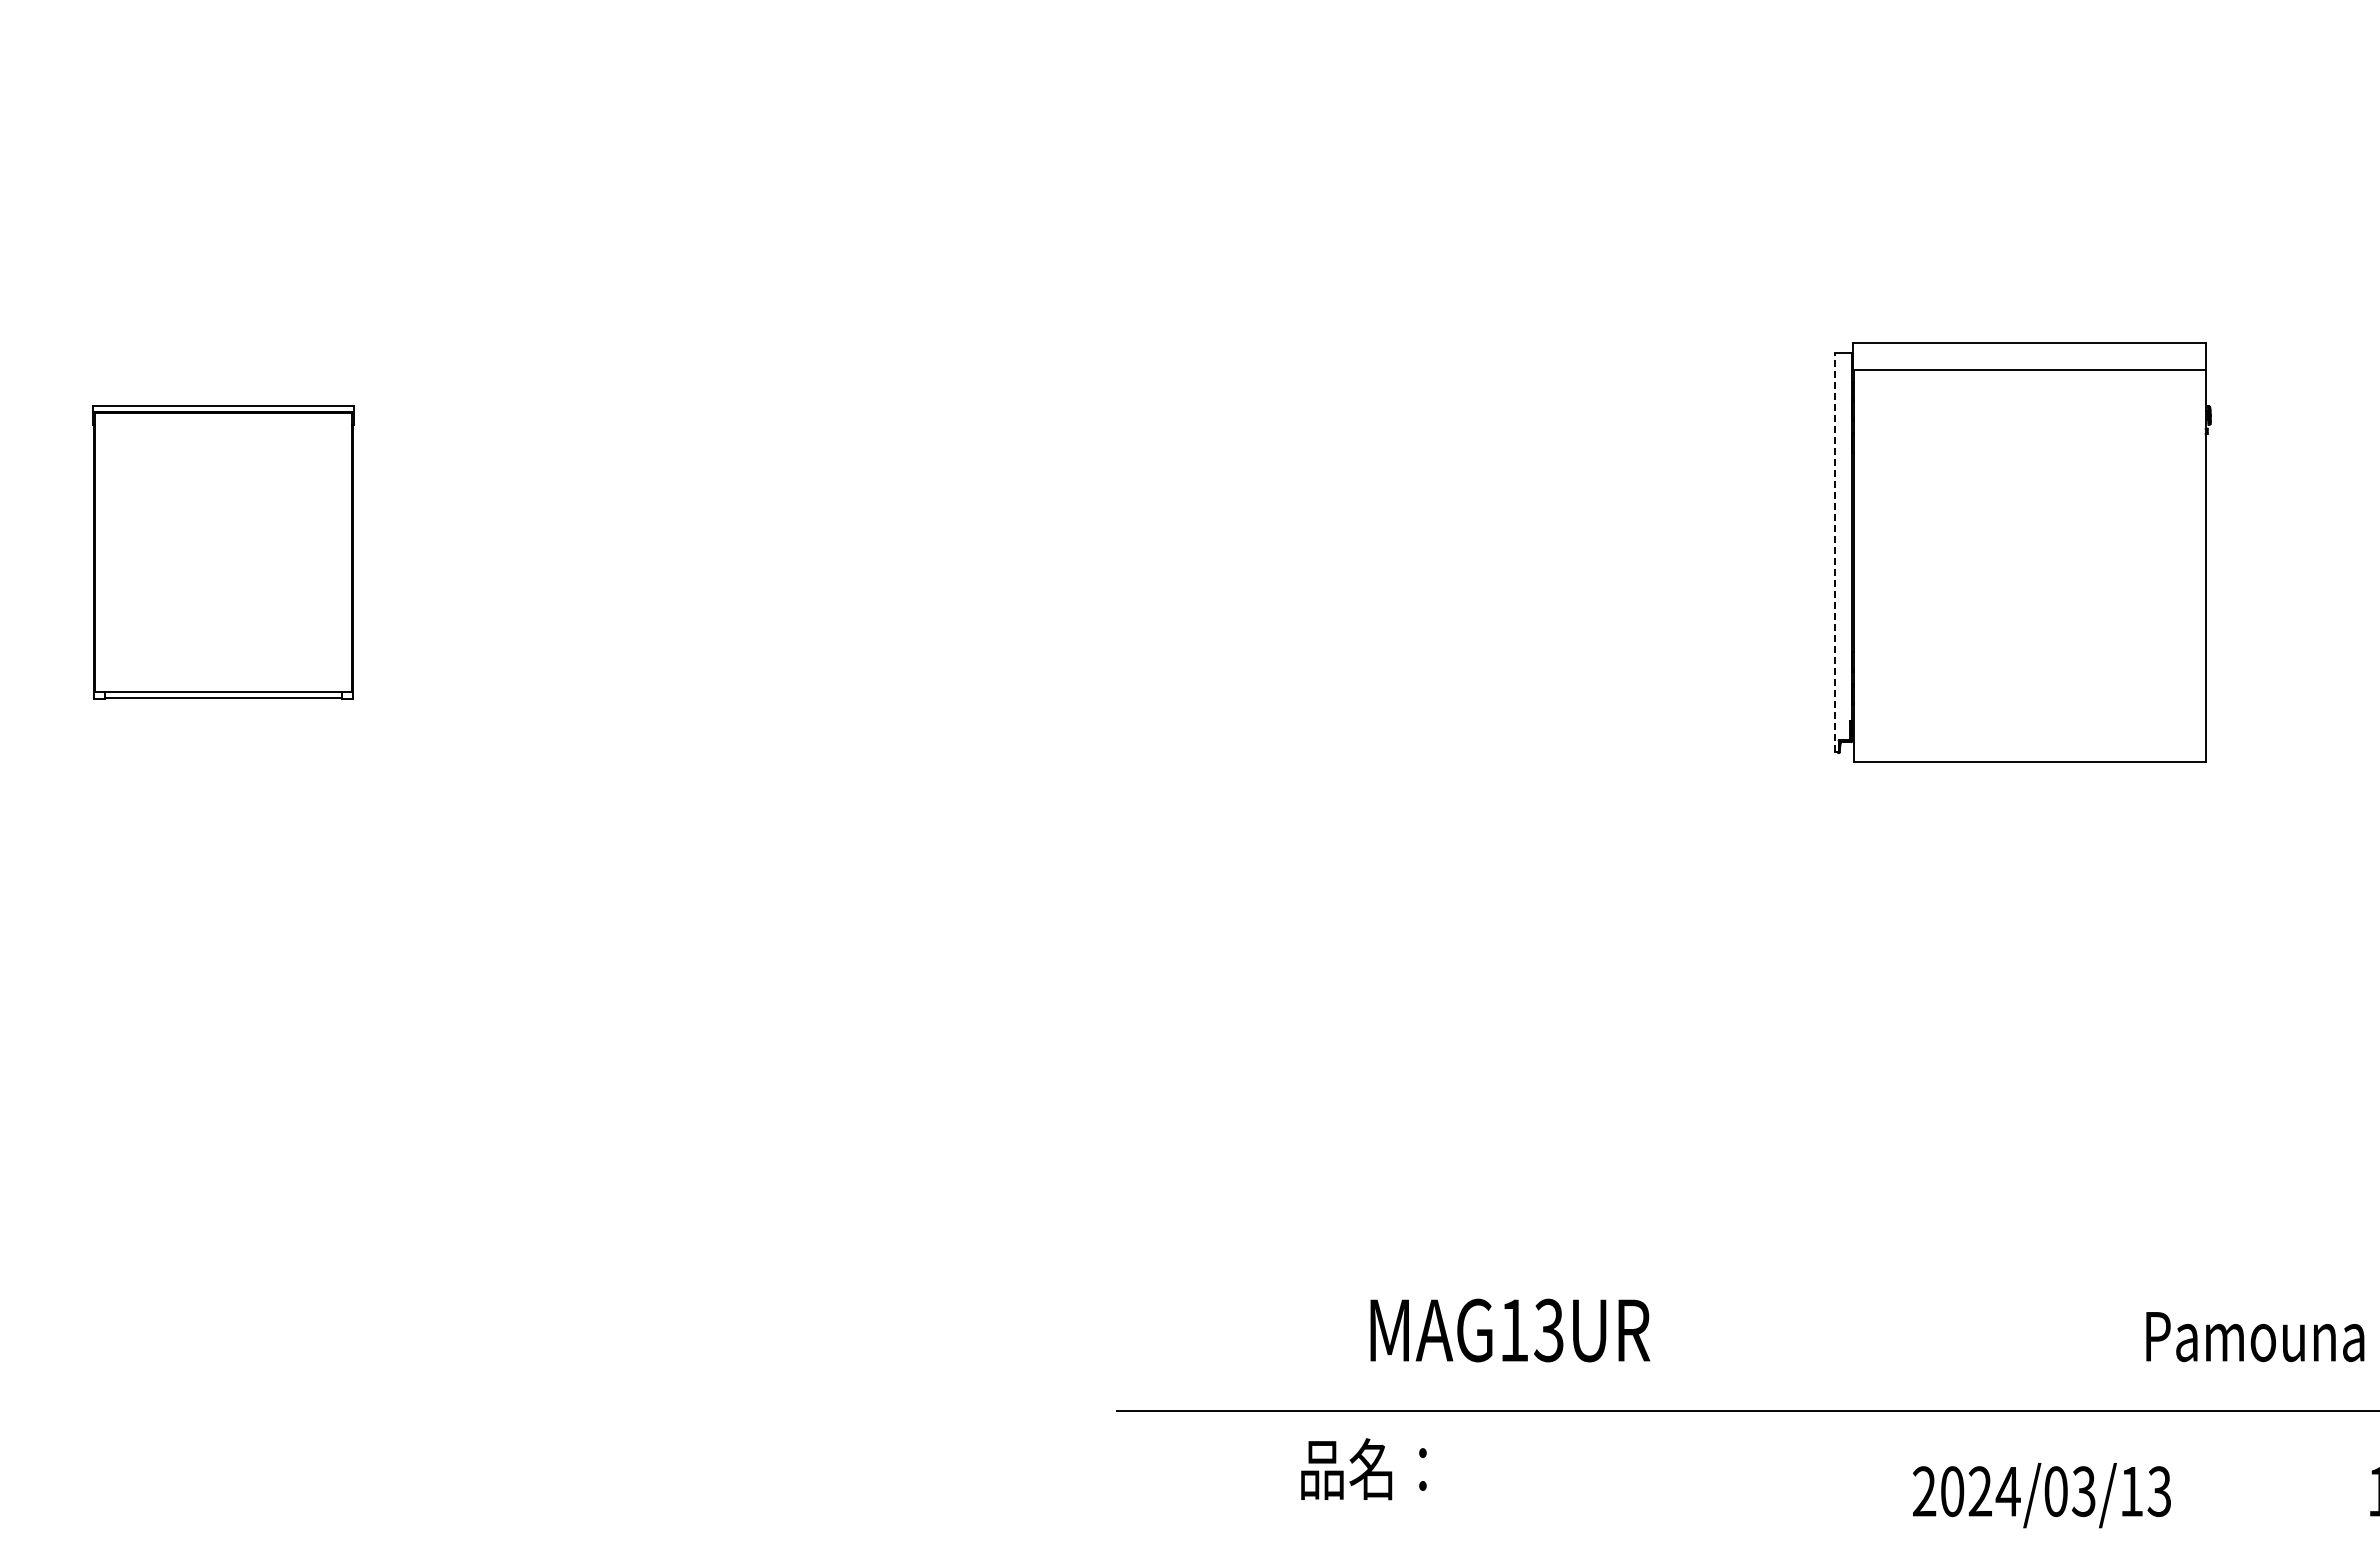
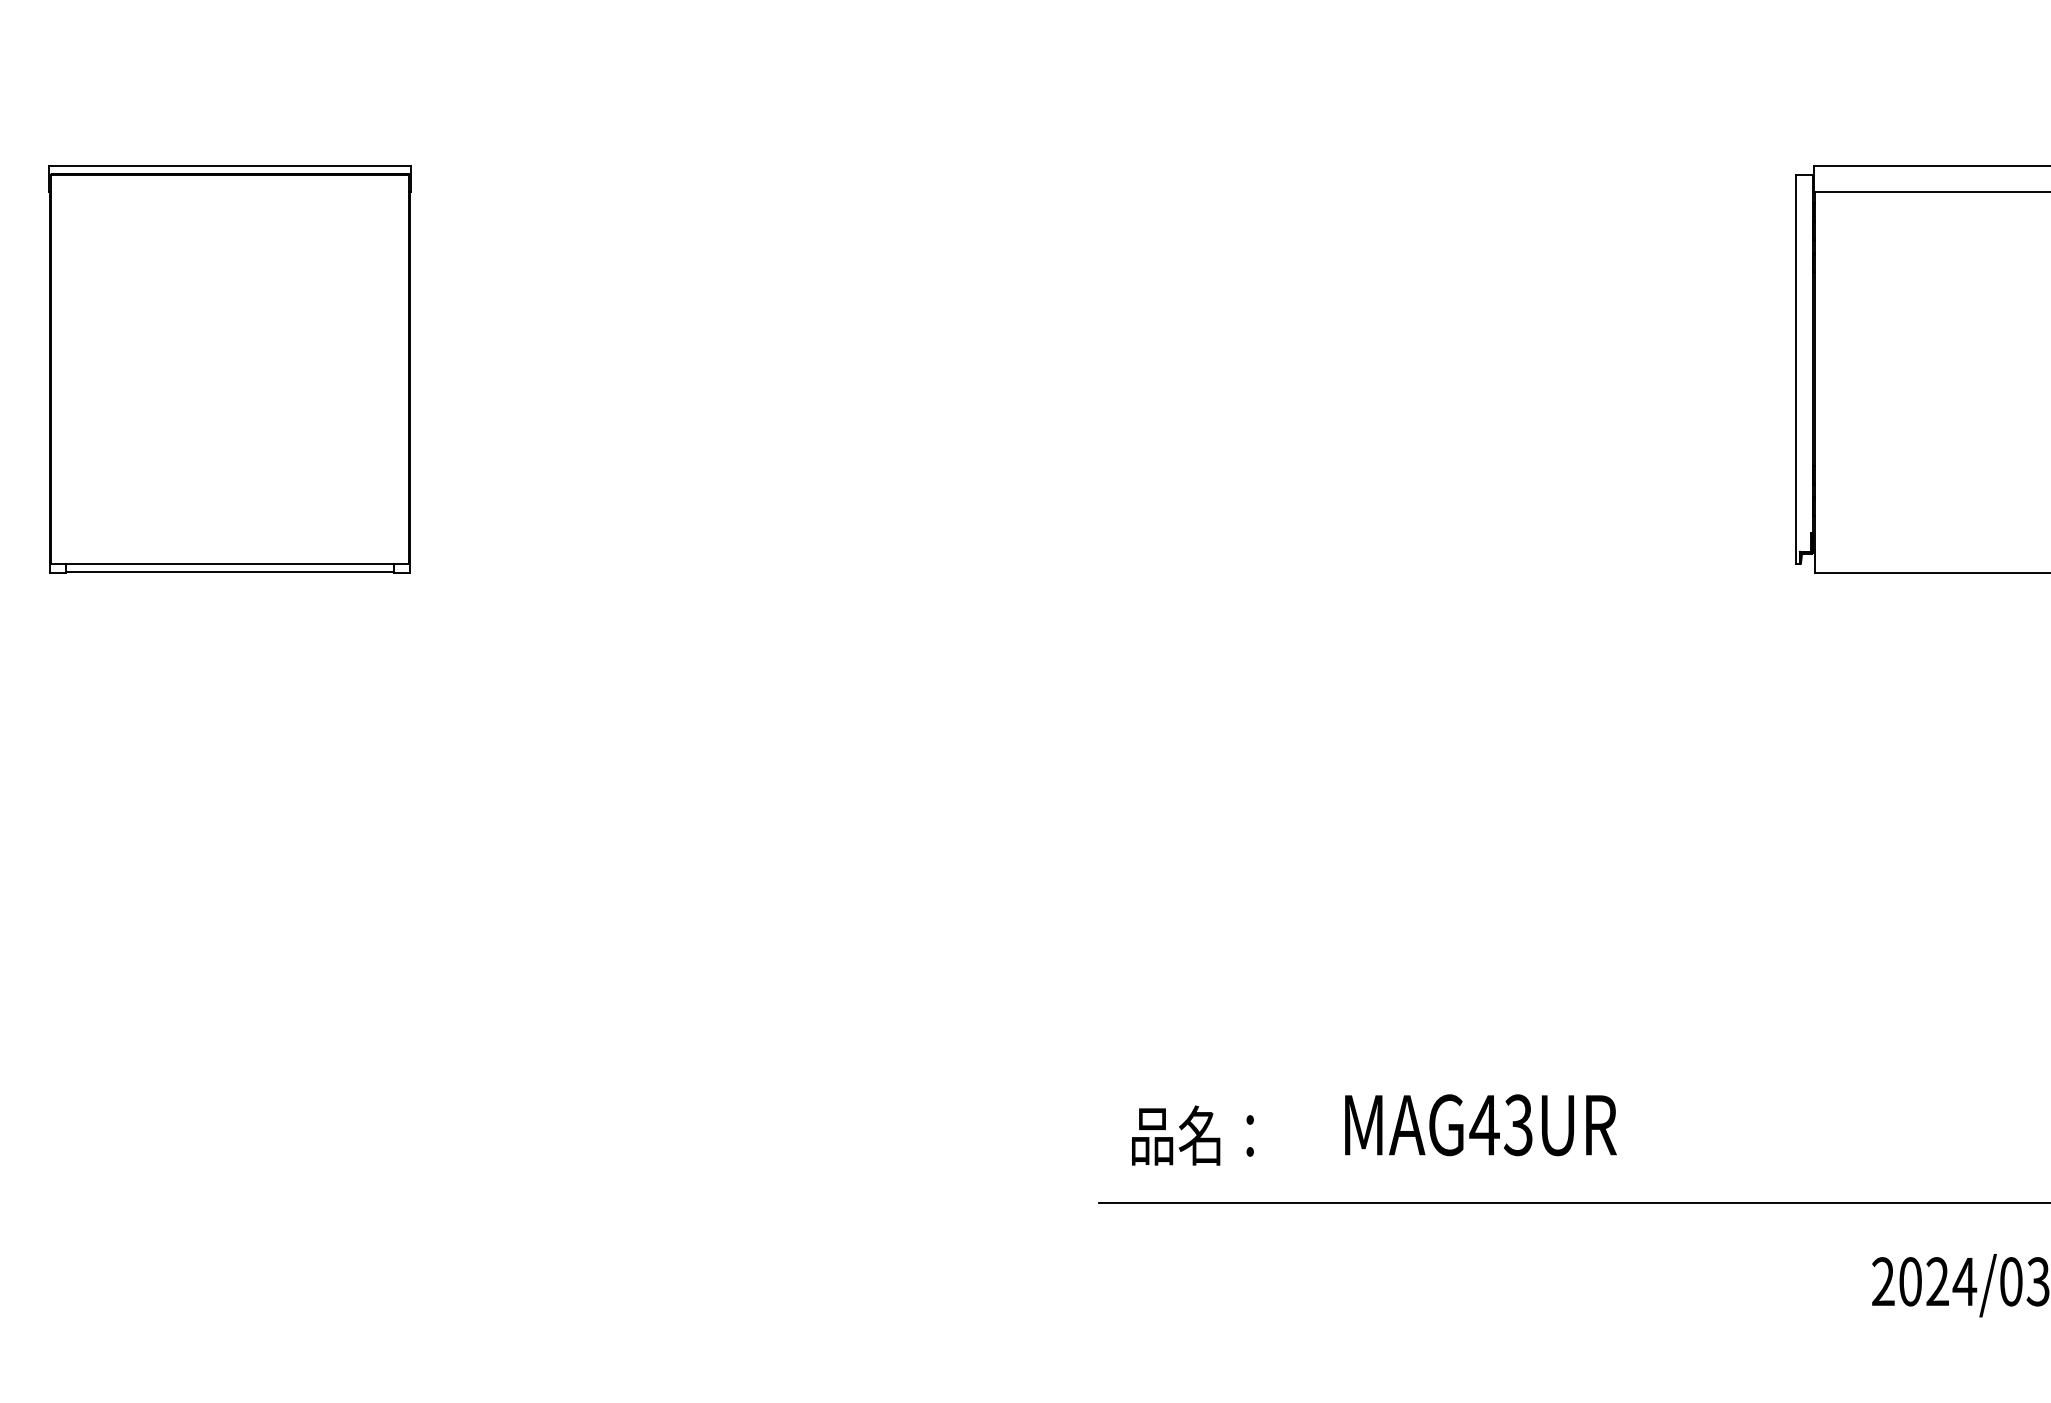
part: (223, 552) -> (230, 369), size x1.43
line: (1835, 552) -> (1796, 369), dashed -> solid
text: (1513, 1330) -> (1483, 1125), MAG13UR -> MAG43UR
text: (1363, 1469) -> (1192, 1135), moved

